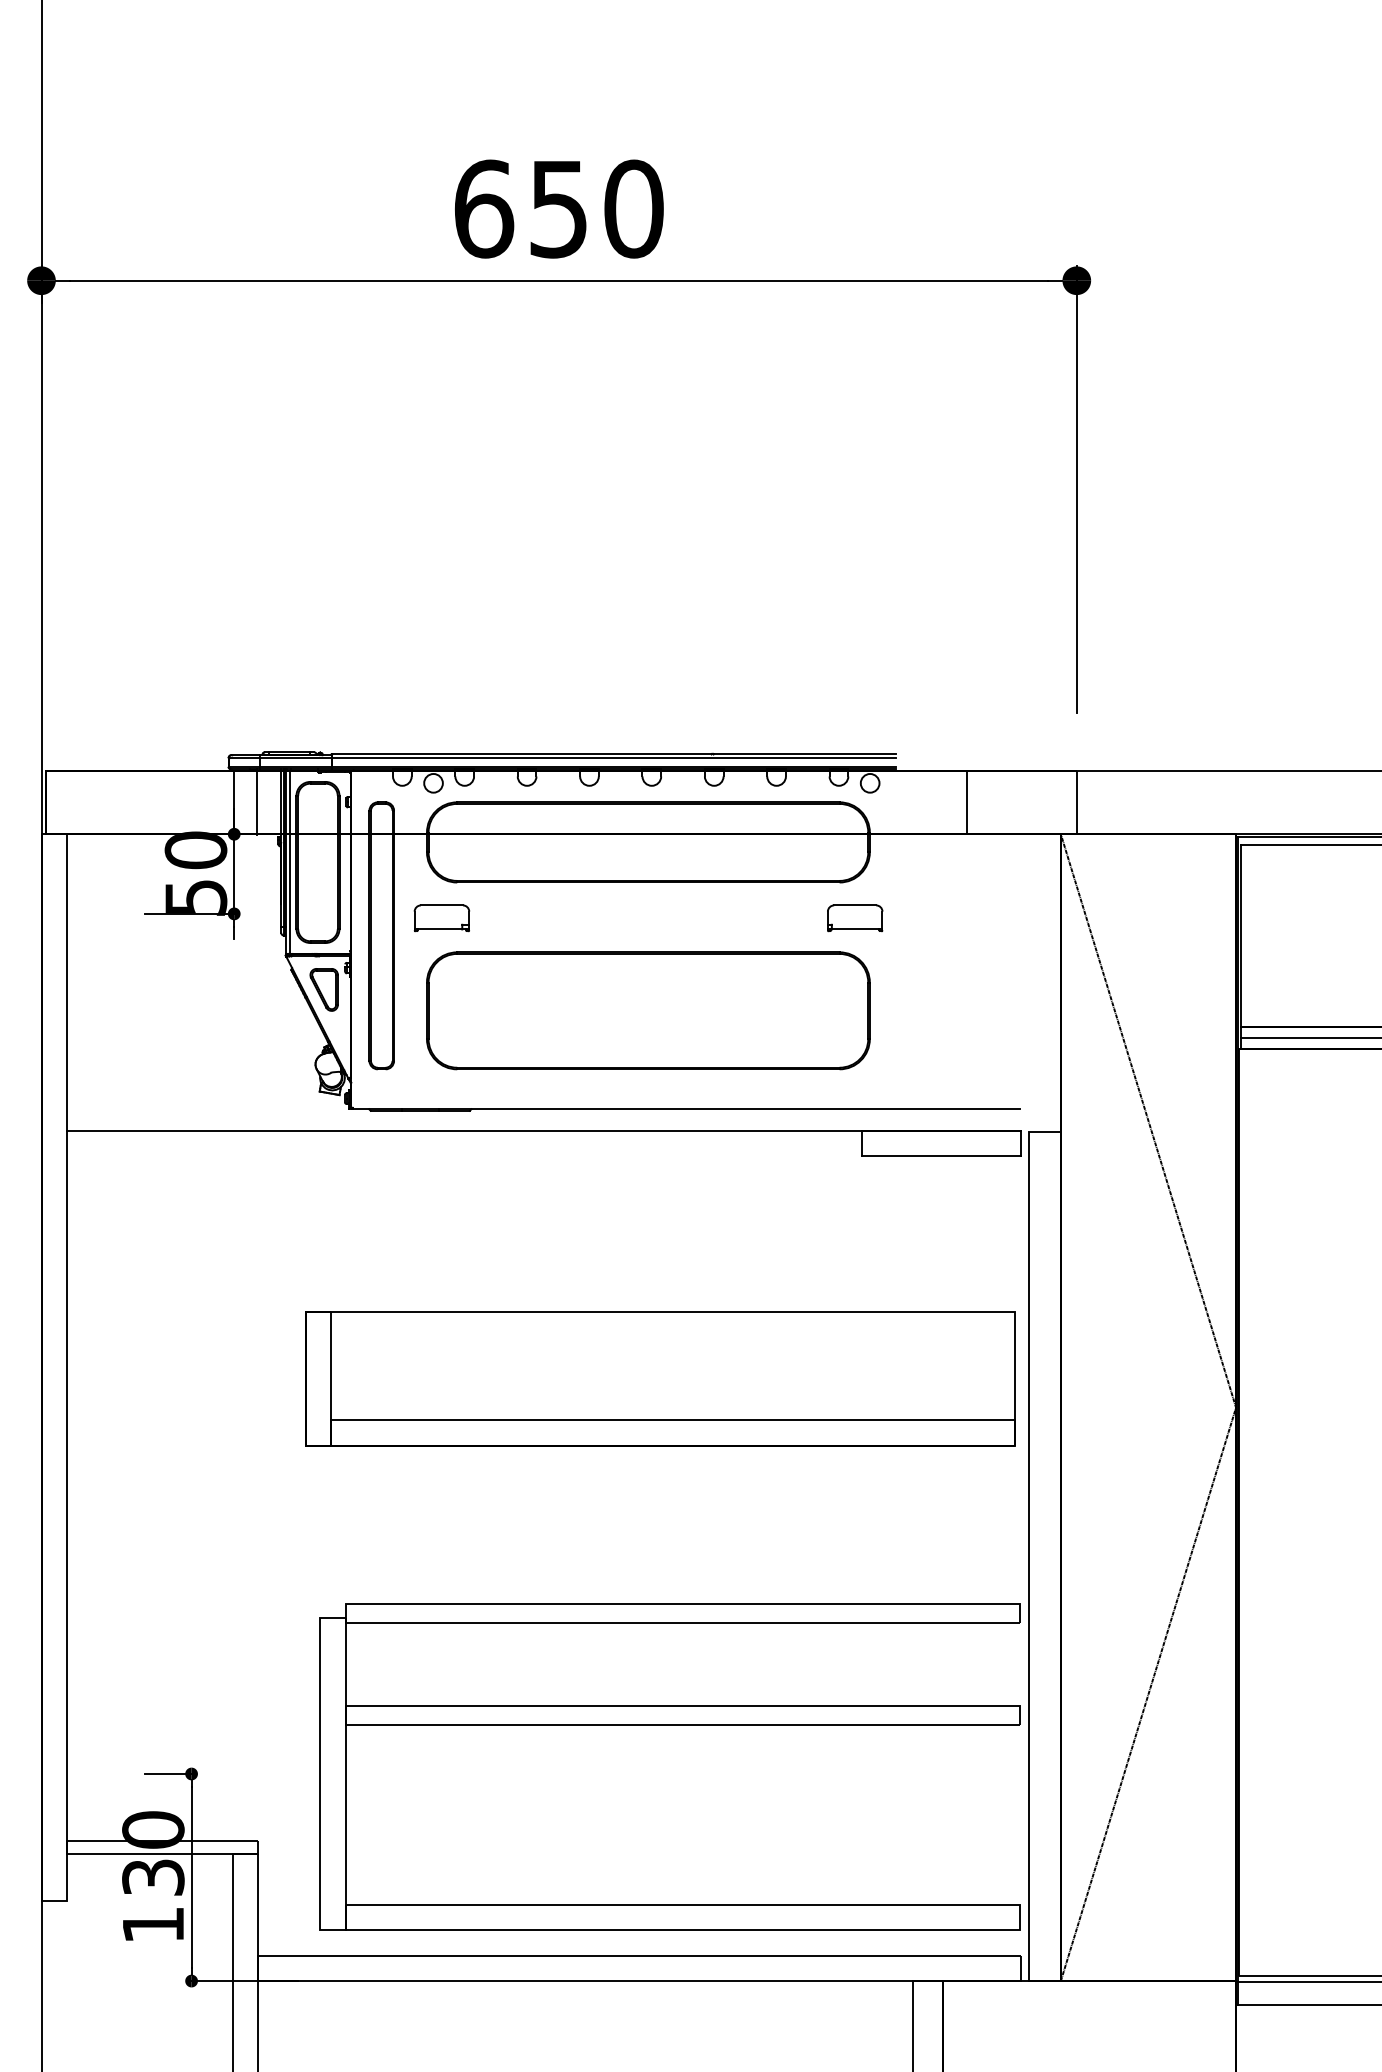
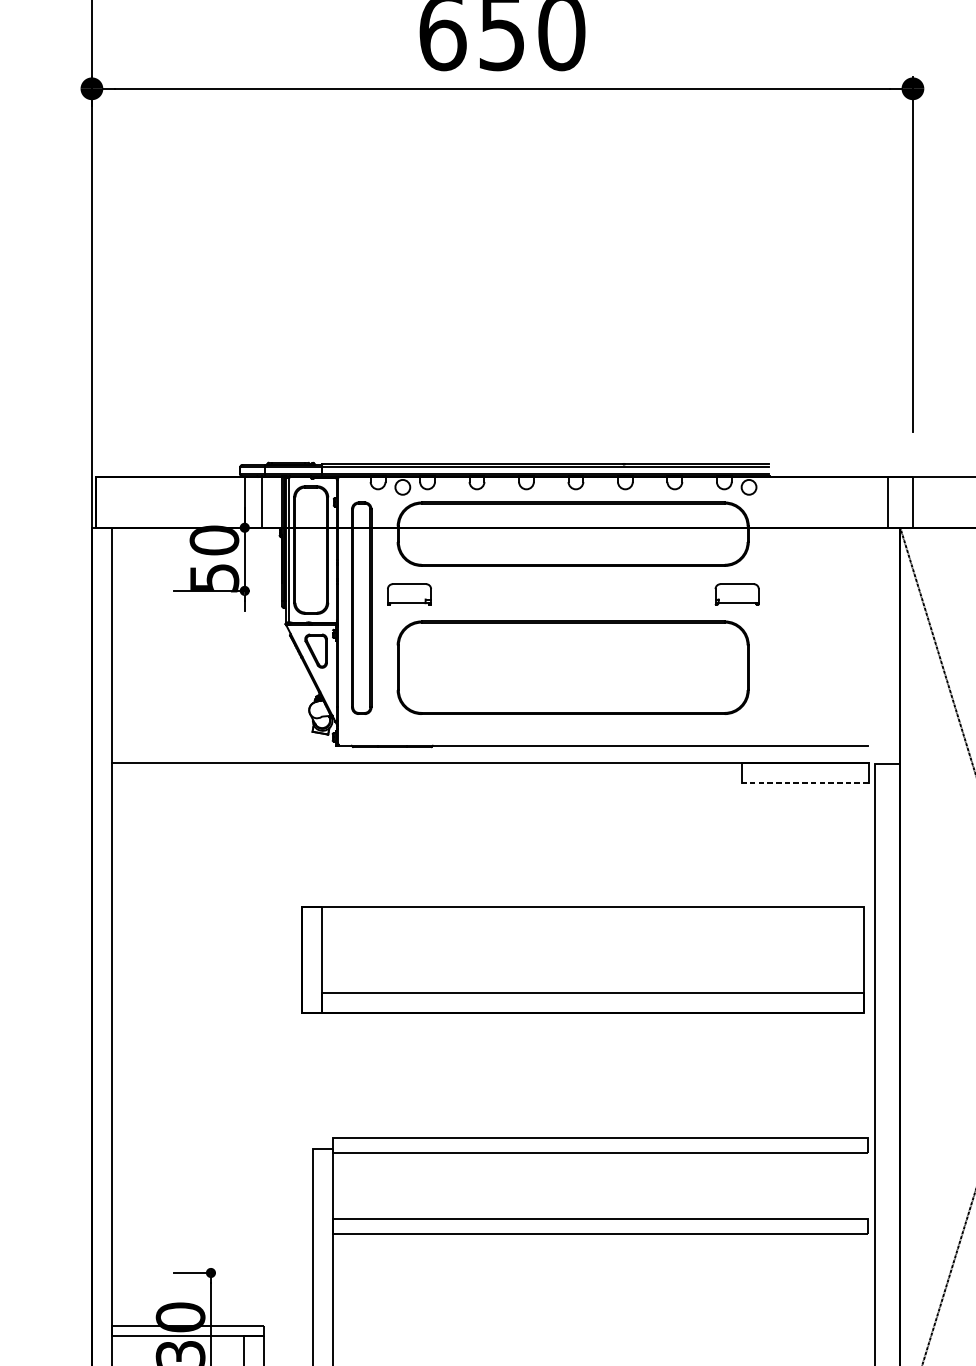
line: (966, 802) -> (888, 502), moved
line: (941, 1156) -> (805, 783), solid -> dashed

